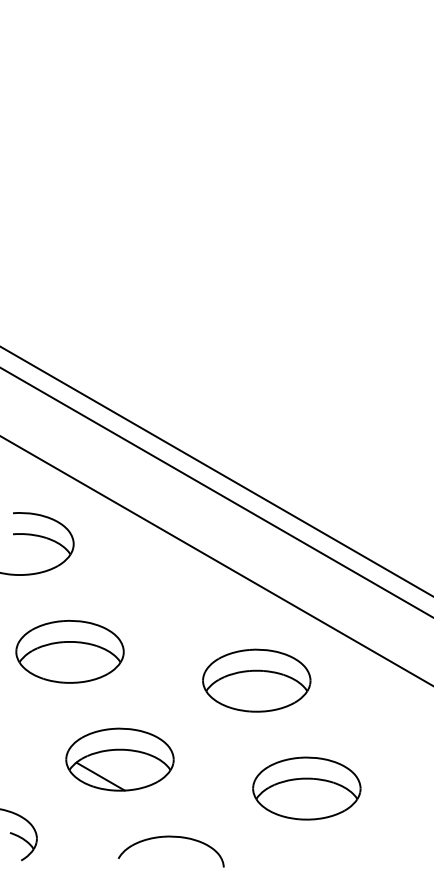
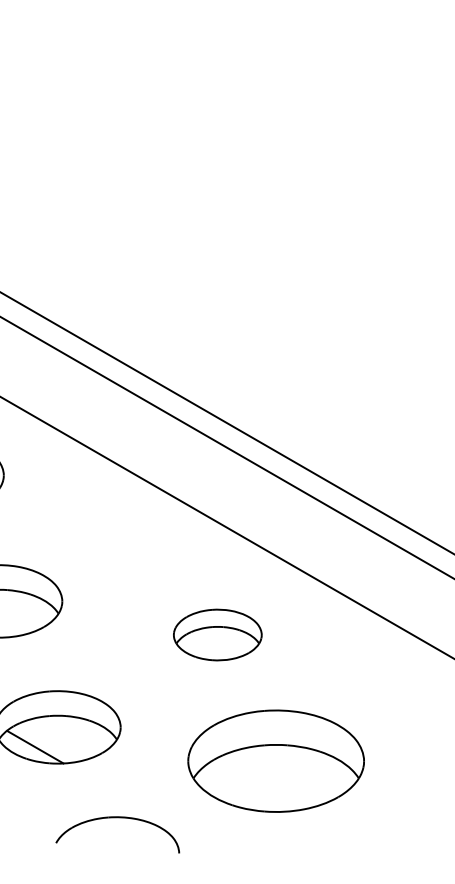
part: (256, 680) -> (217, 634), size x0.7
part: (306, 788) -> (275, 761), size x1.4

